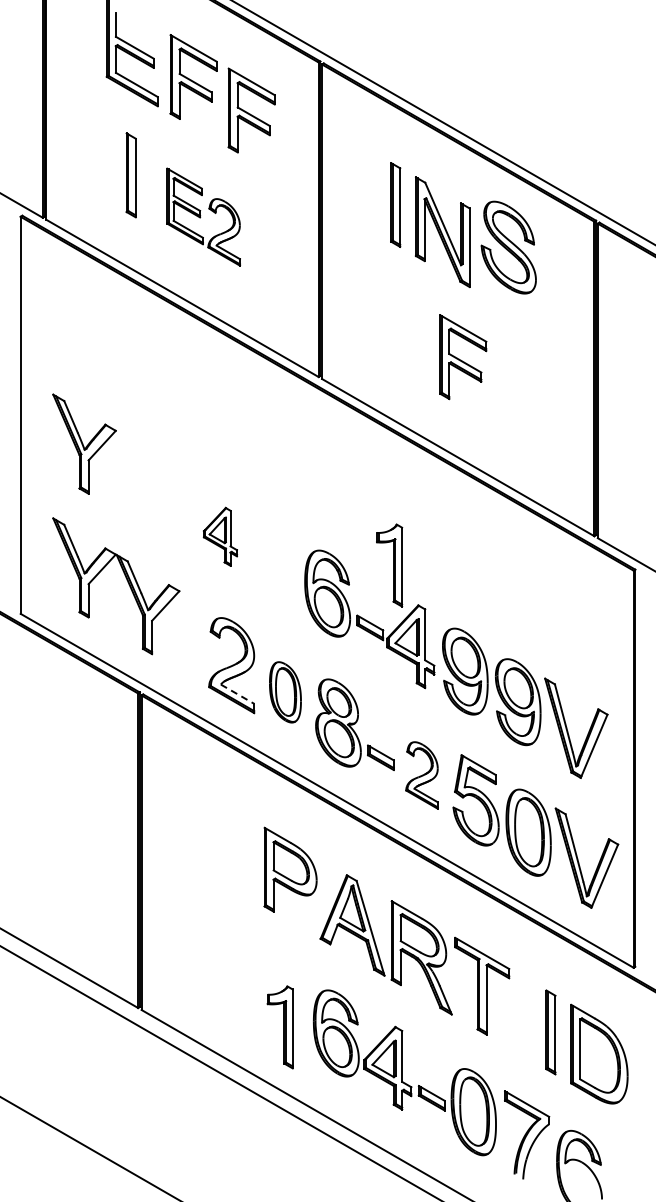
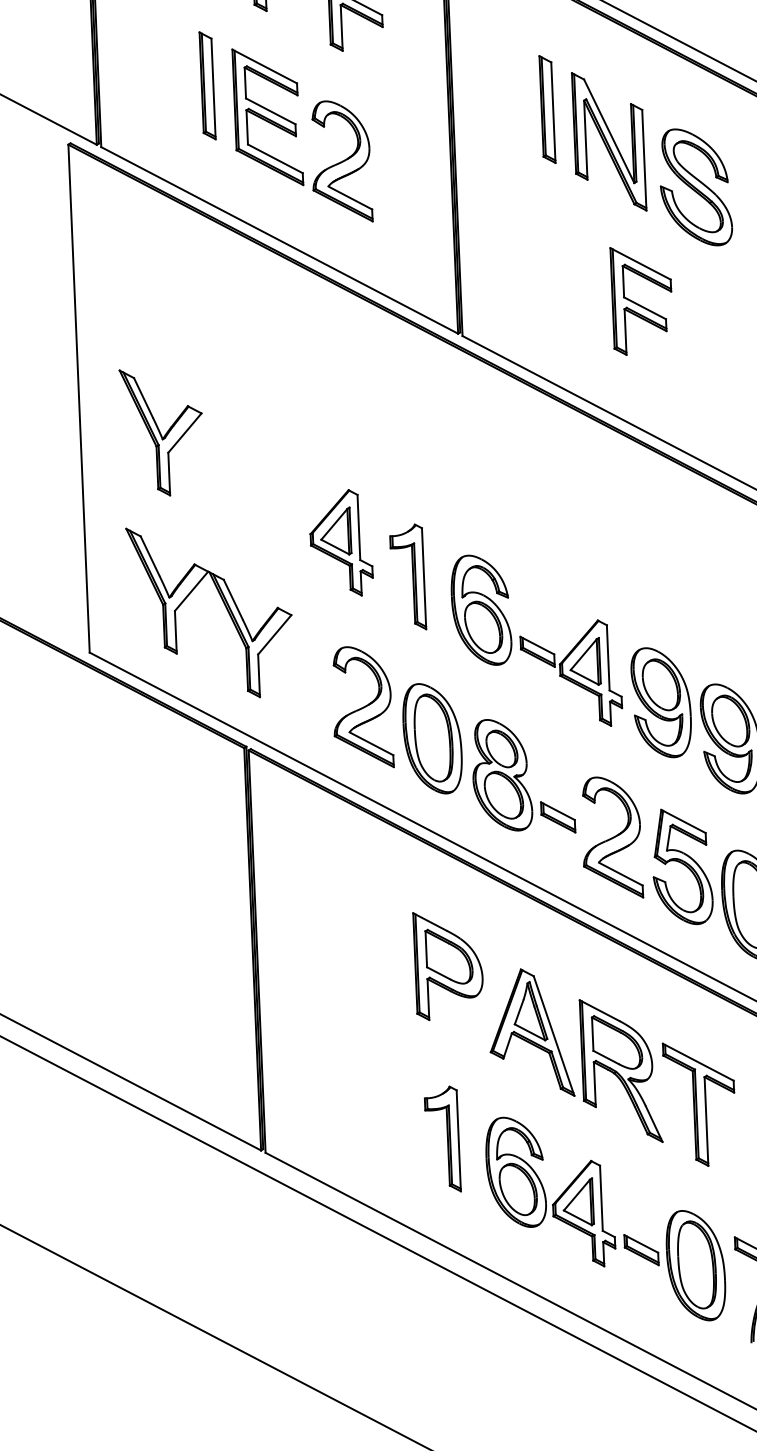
part: (203, 216) -> (302, 134), size x1.43
part: (508, 247) -> (695, 187), moved
part: (220, 536) -> (341, 542), size x1.43
part: (389, 565) -> (407, 577), moved
part: (285, 692) -> (432, 739), size x1.43
line: (238, 694) -> (372, 744), dashed -> solid
part: (421, 775) -> (611, 837), size x1.43
part: (279, 1027) -> (441, 1139), moved

